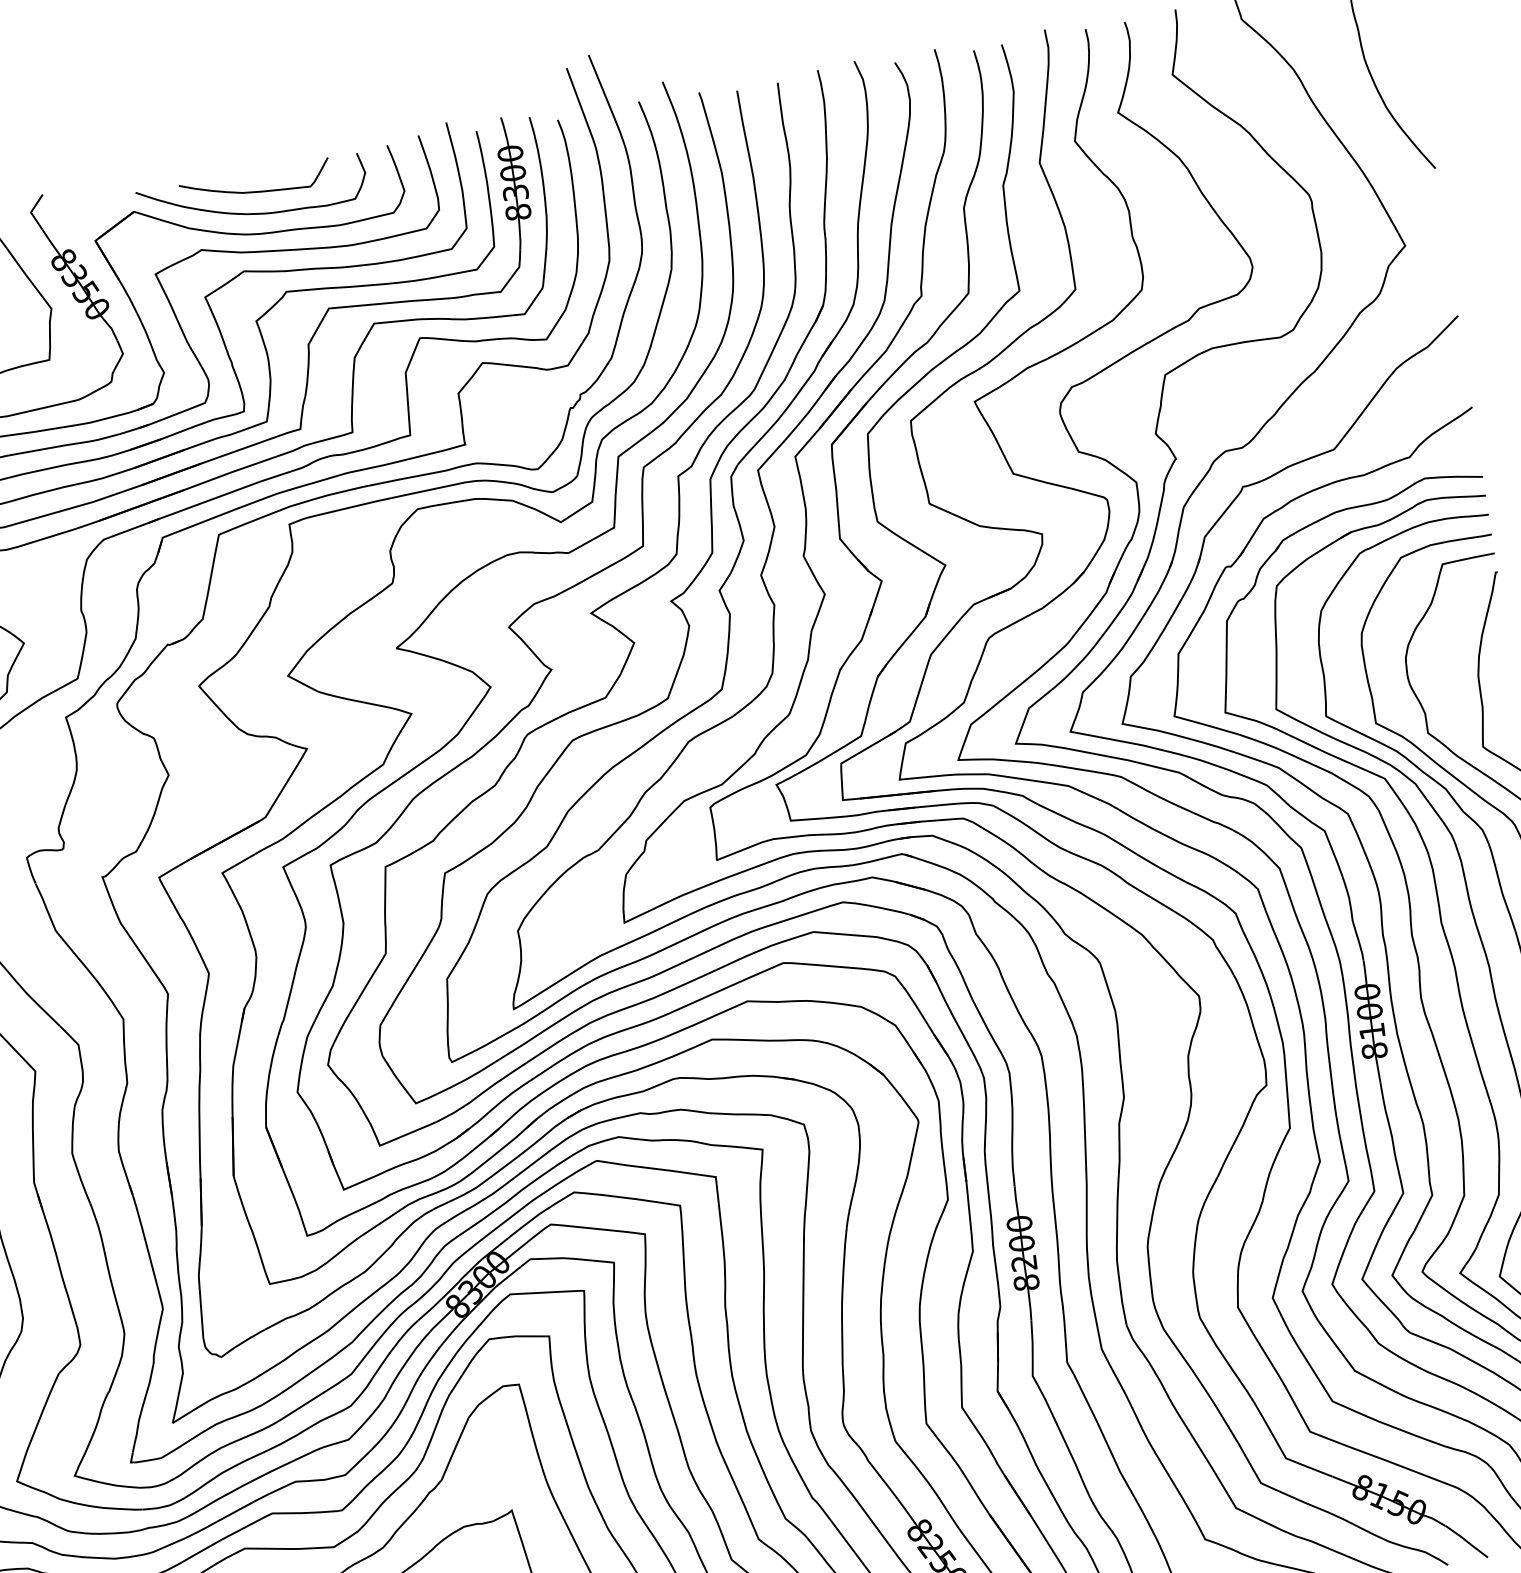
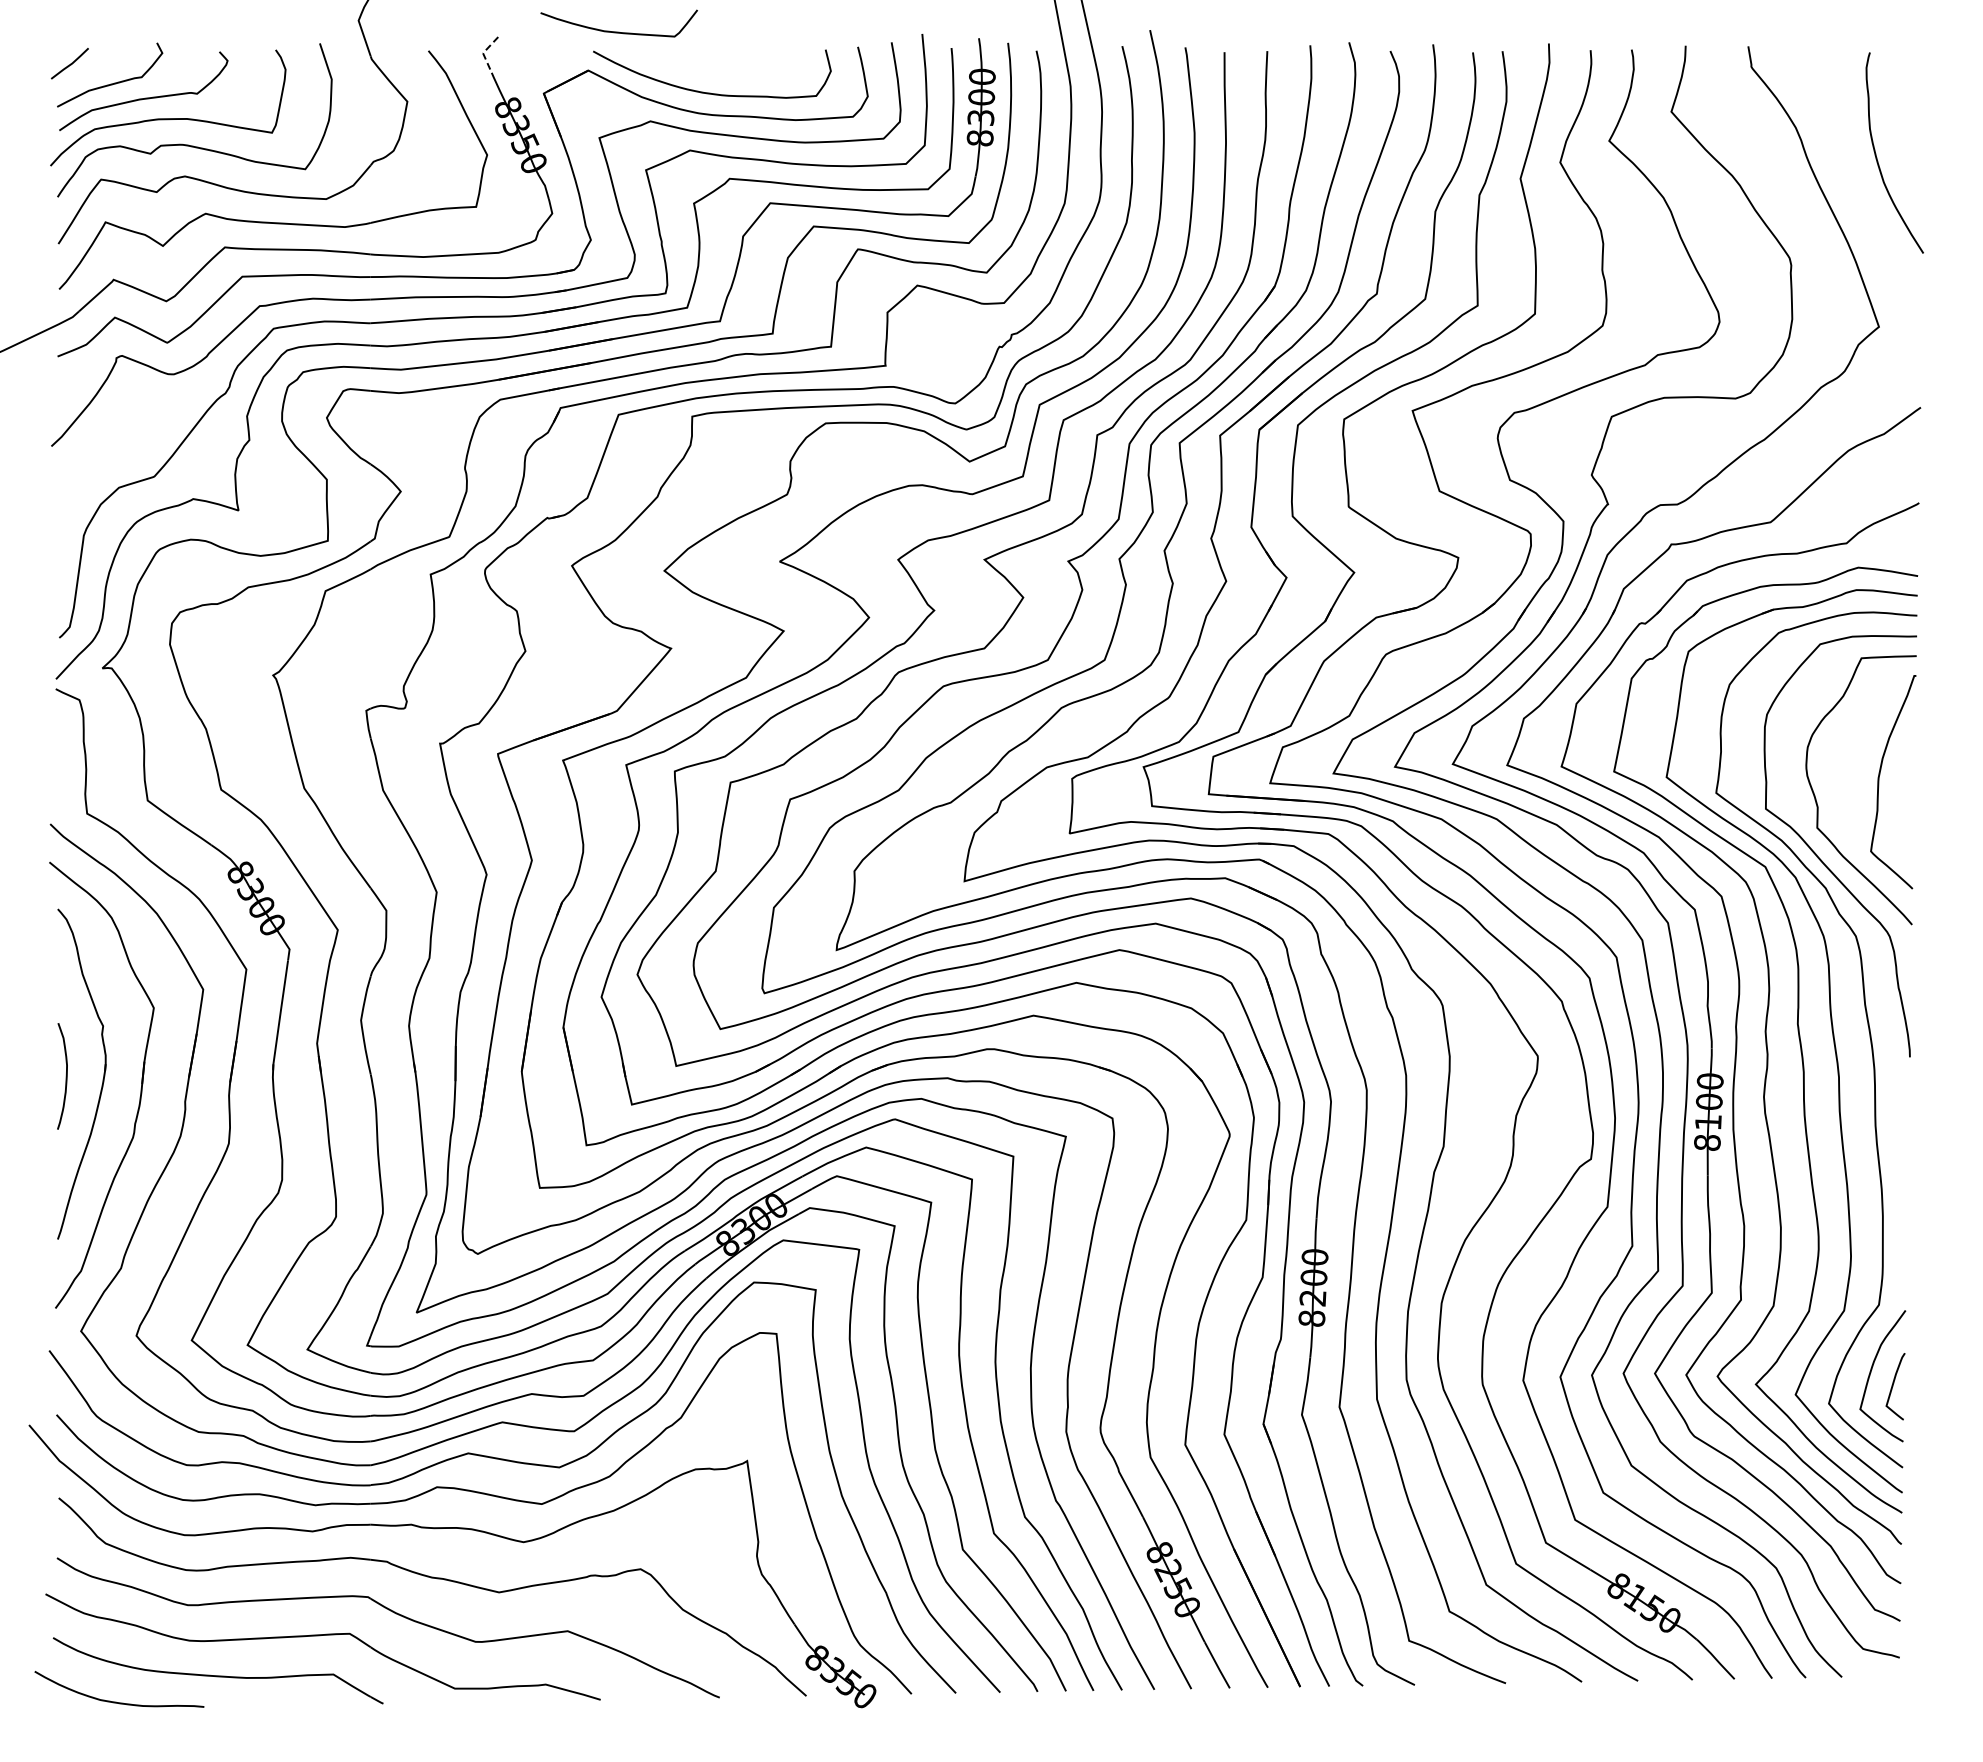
curve: (256, 190) -> (618, 31), moved
line: (31, 212) -> (483, 53), solid -> dashed

